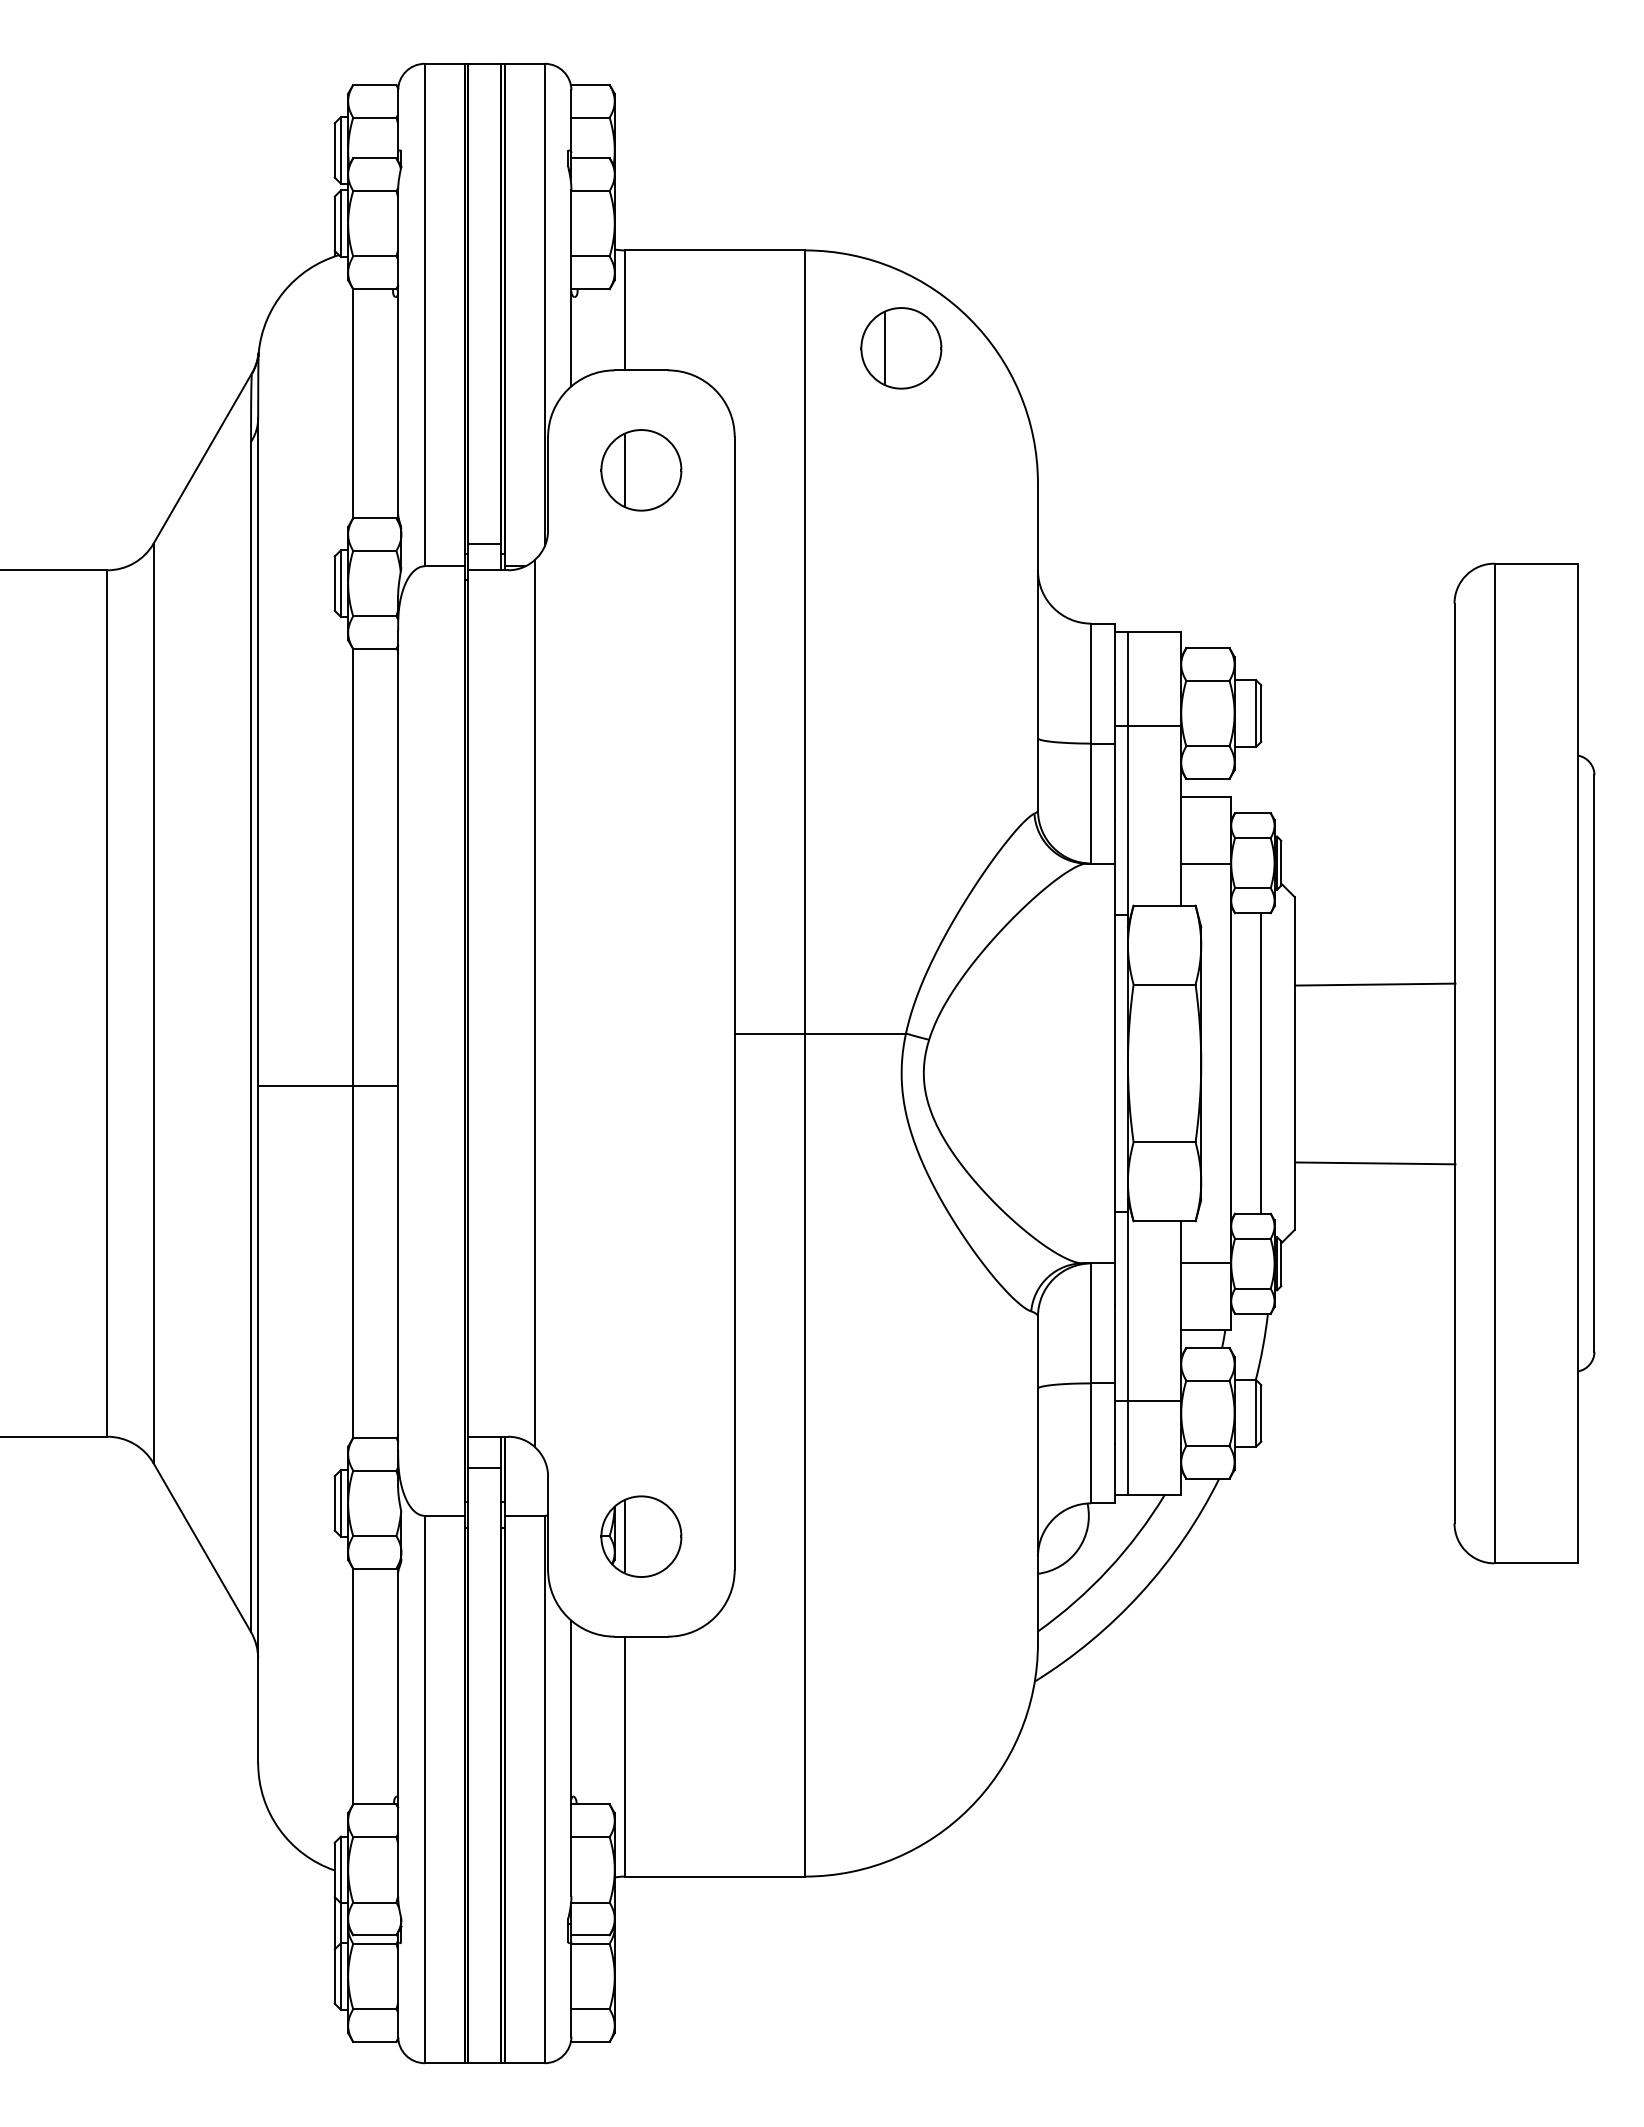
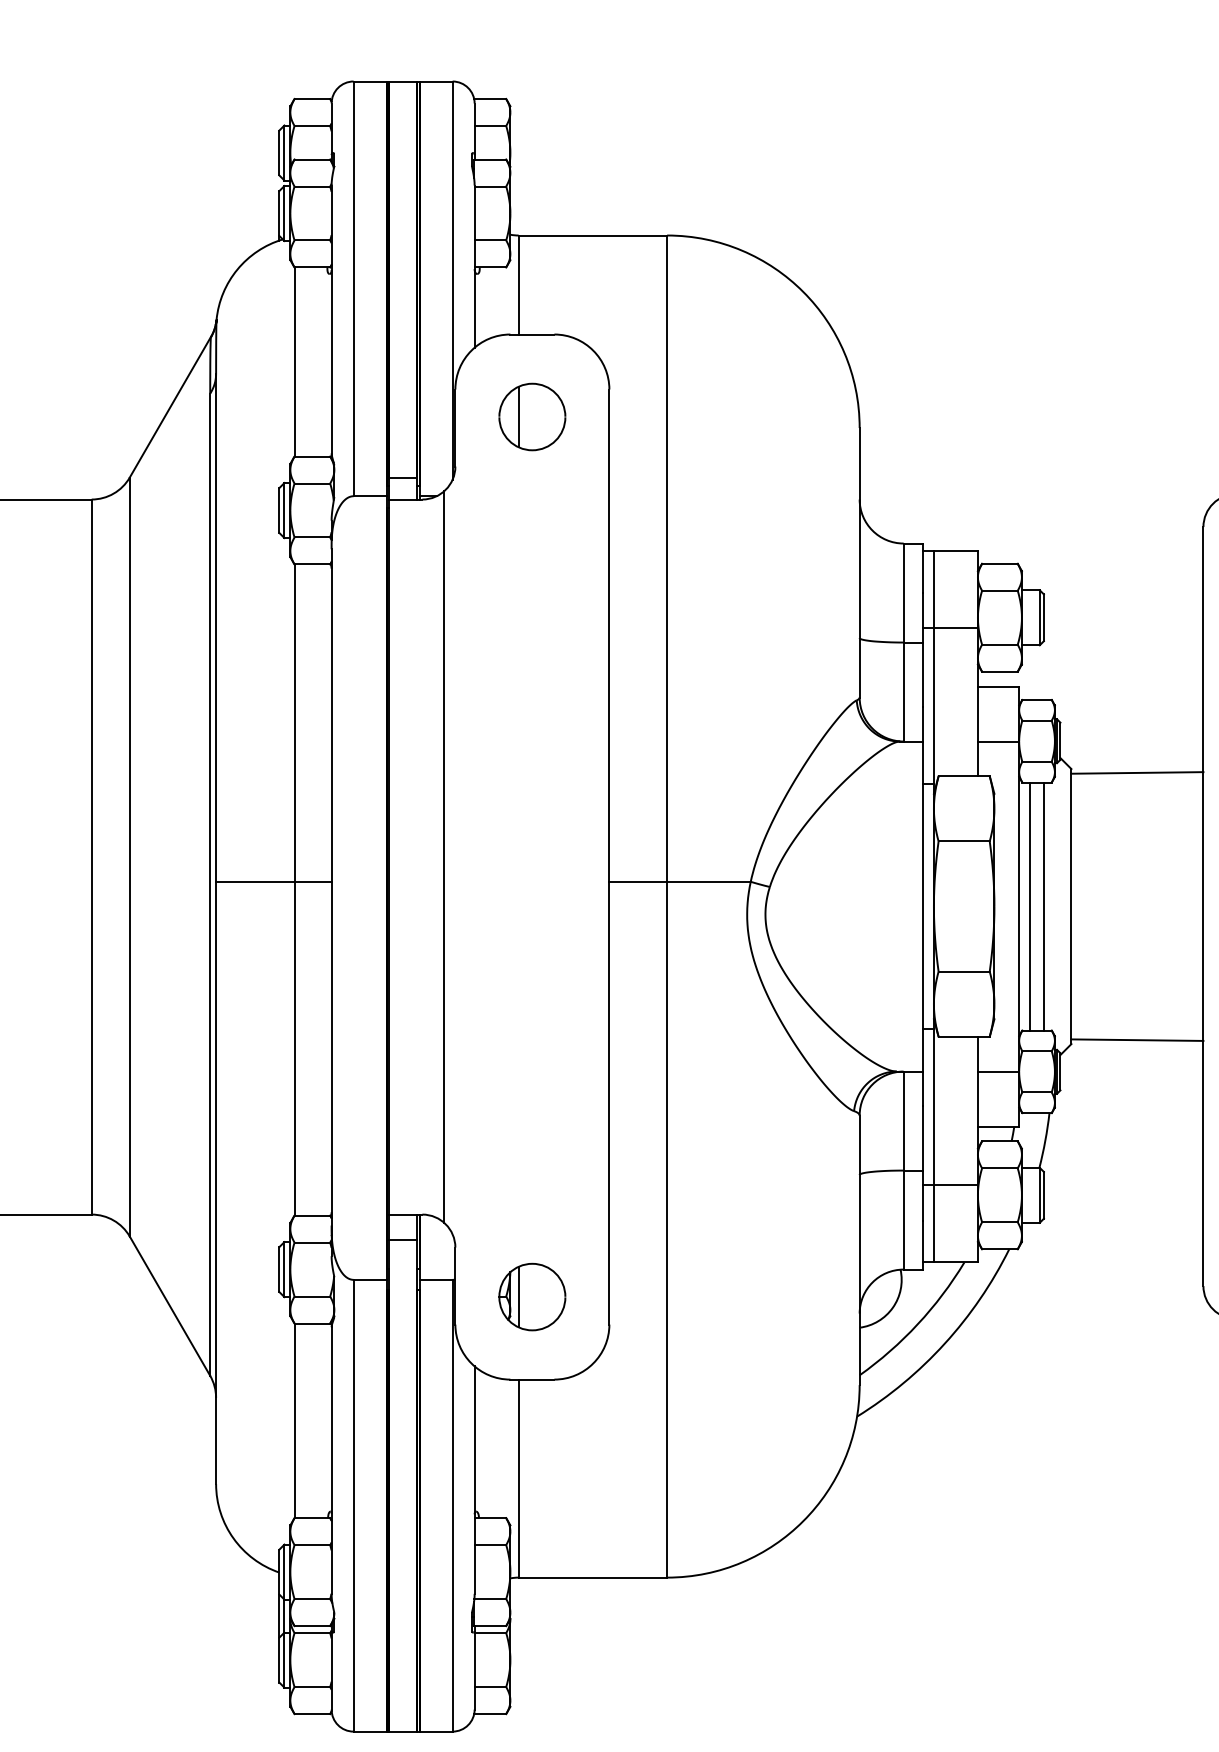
part: (901, 348) -> (747, 316), removed
line: (1375, 984) -> (1137, 772), moved
line: (1244, 1063) -> (1030, 906), added
line: (328, 1085) -> (274, 881), moved
line: (1375, 1163) -> (1137, 1040), moved

